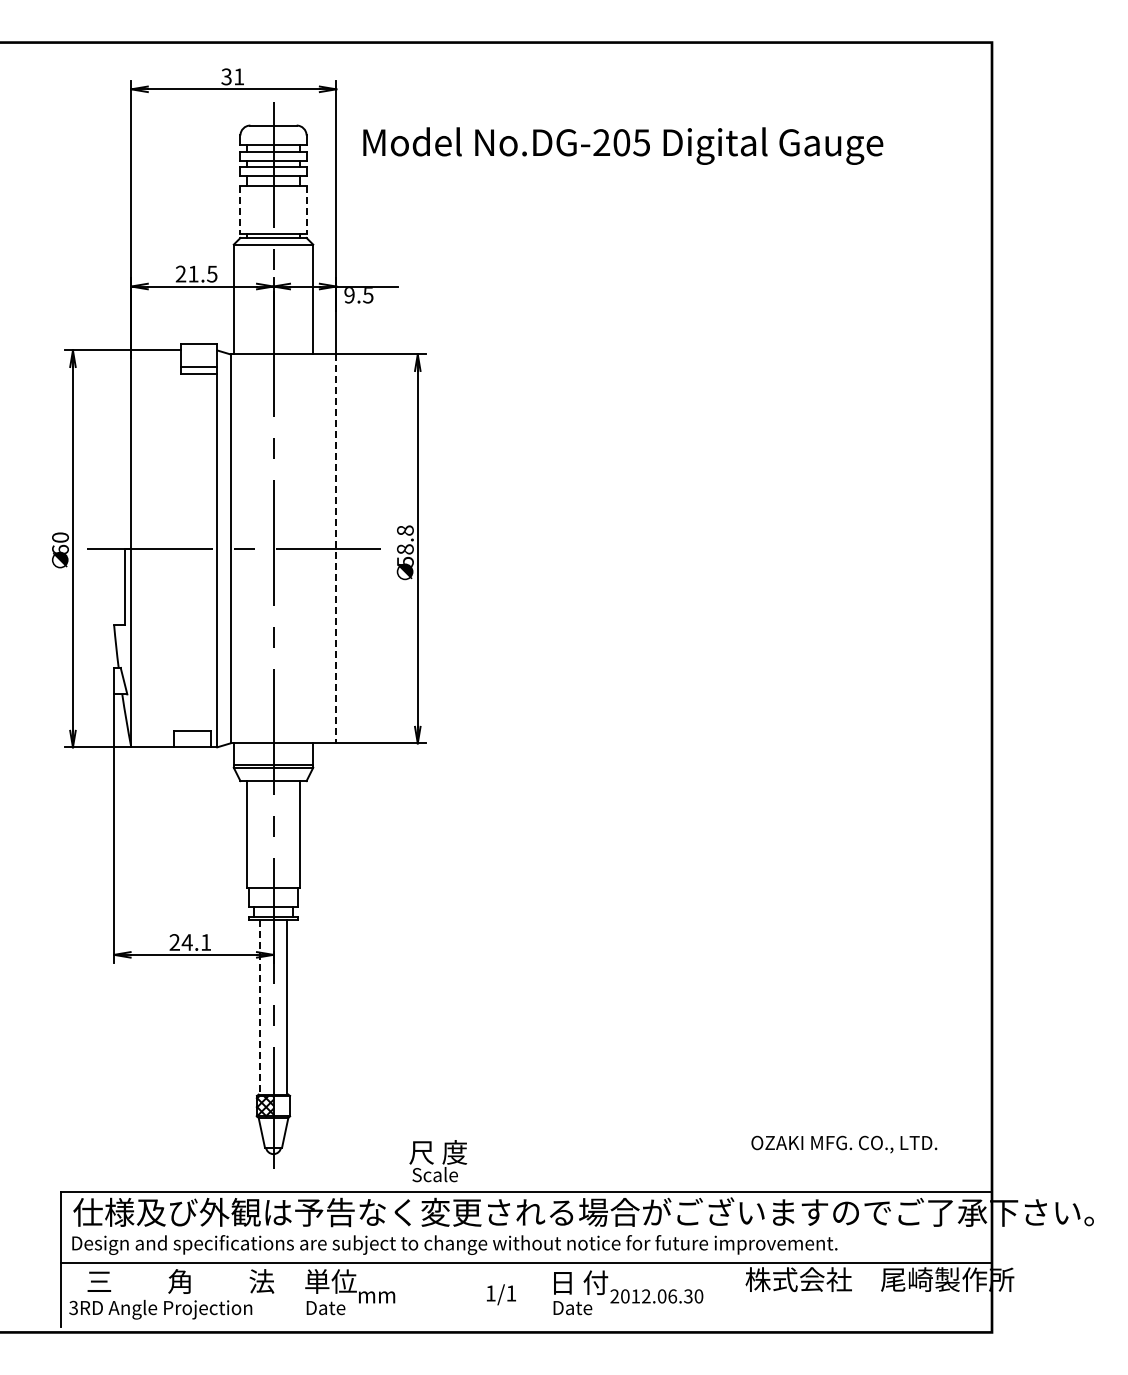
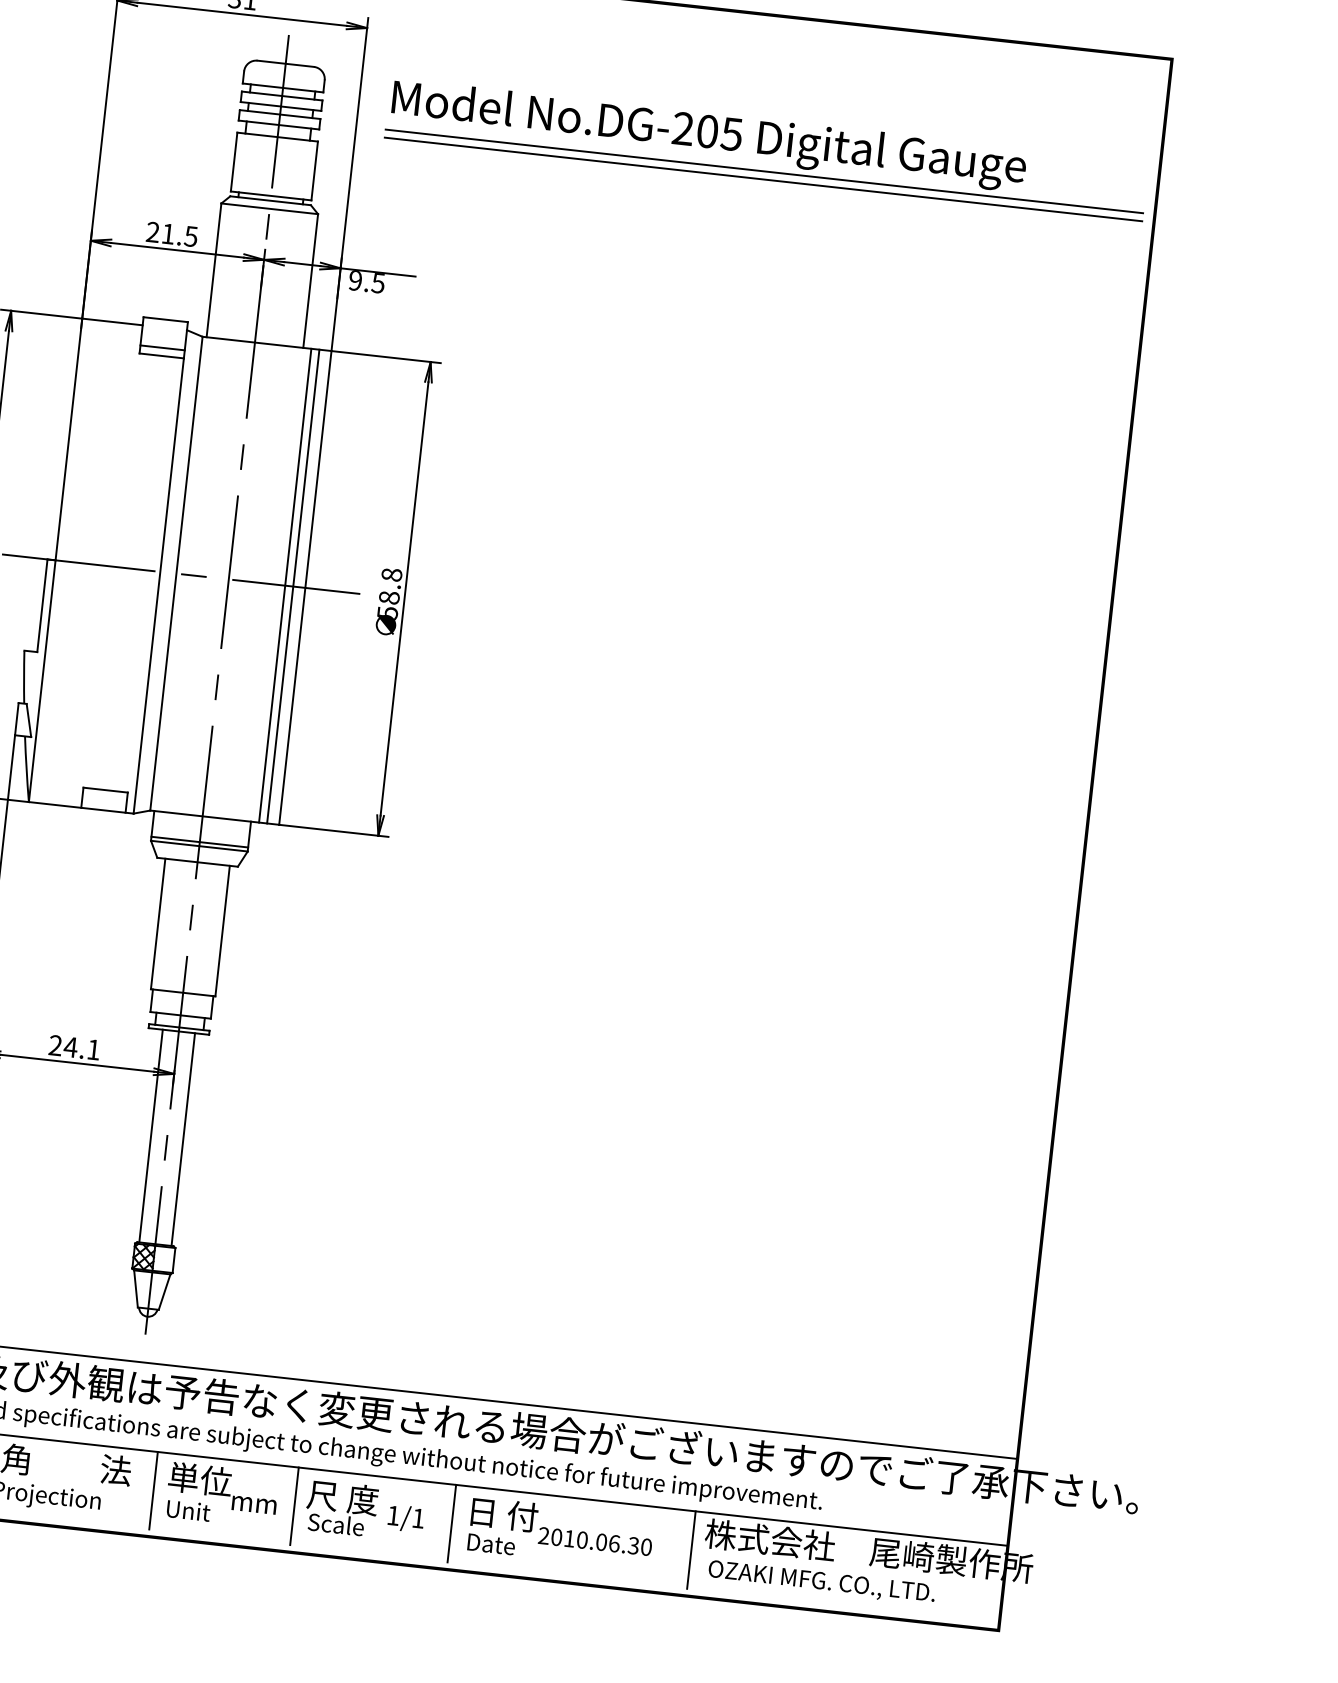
line: (671, 169) -> (764, 170), added
line: (671, 176) -> (763, 179), added
line: (240, 210) -> (234, 162), dashed -> solid
line: (306, 210) -> (314, 171), dashed -> solid
line: (319, 548) -> (284, 585), added
line: (326, 548) -> (293, 586), added
line: (336, 549) -> (305, 588), dashed -> solid
line: (260, 1007) -> (151, 1136), dashed -> solid
text: (844, 1144) -> (822, 1582), moved
text: (438, 1161) -> (341, 1508), moved
line: (294, 1294) -> (154, 1490), added
line: (409, 1294) -> (294, 1505), added
line: (538, 1294) -> (451, 1523), added
line: (735, 1294) -> (691, 1549), added
text: (646, 1296) -> (582, 1540), 2012.06.30 -> 2010.06.30
text: (325, 1307) -> (190, 1510), Date -> Unit

